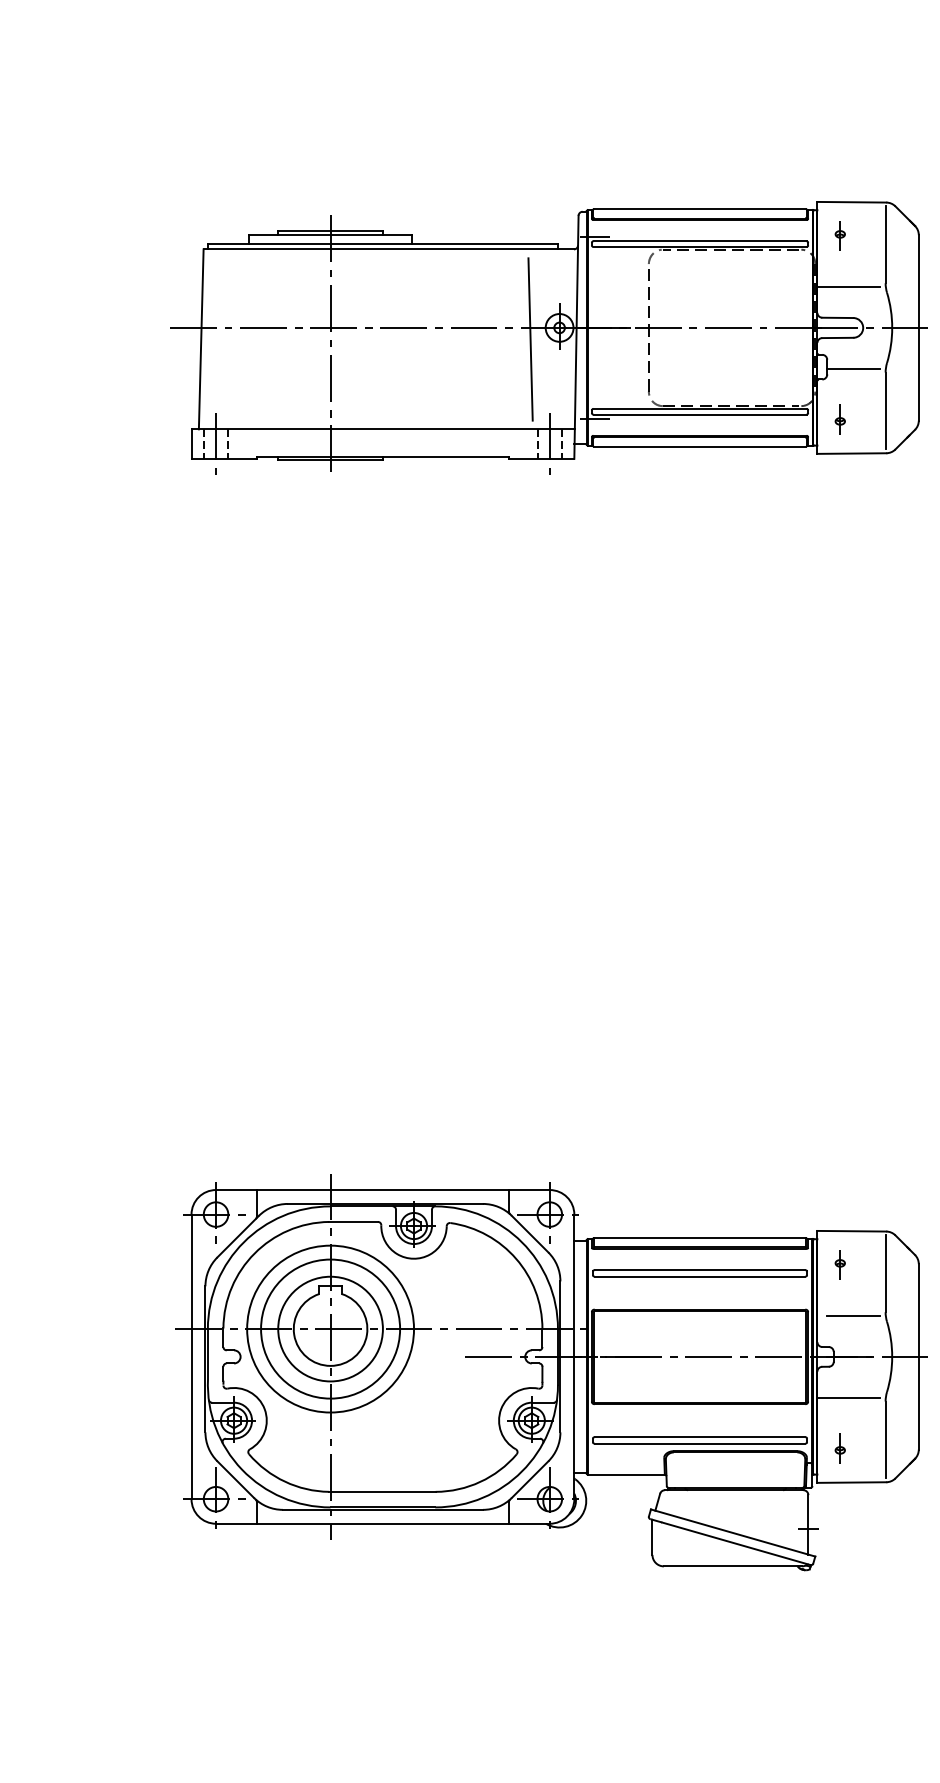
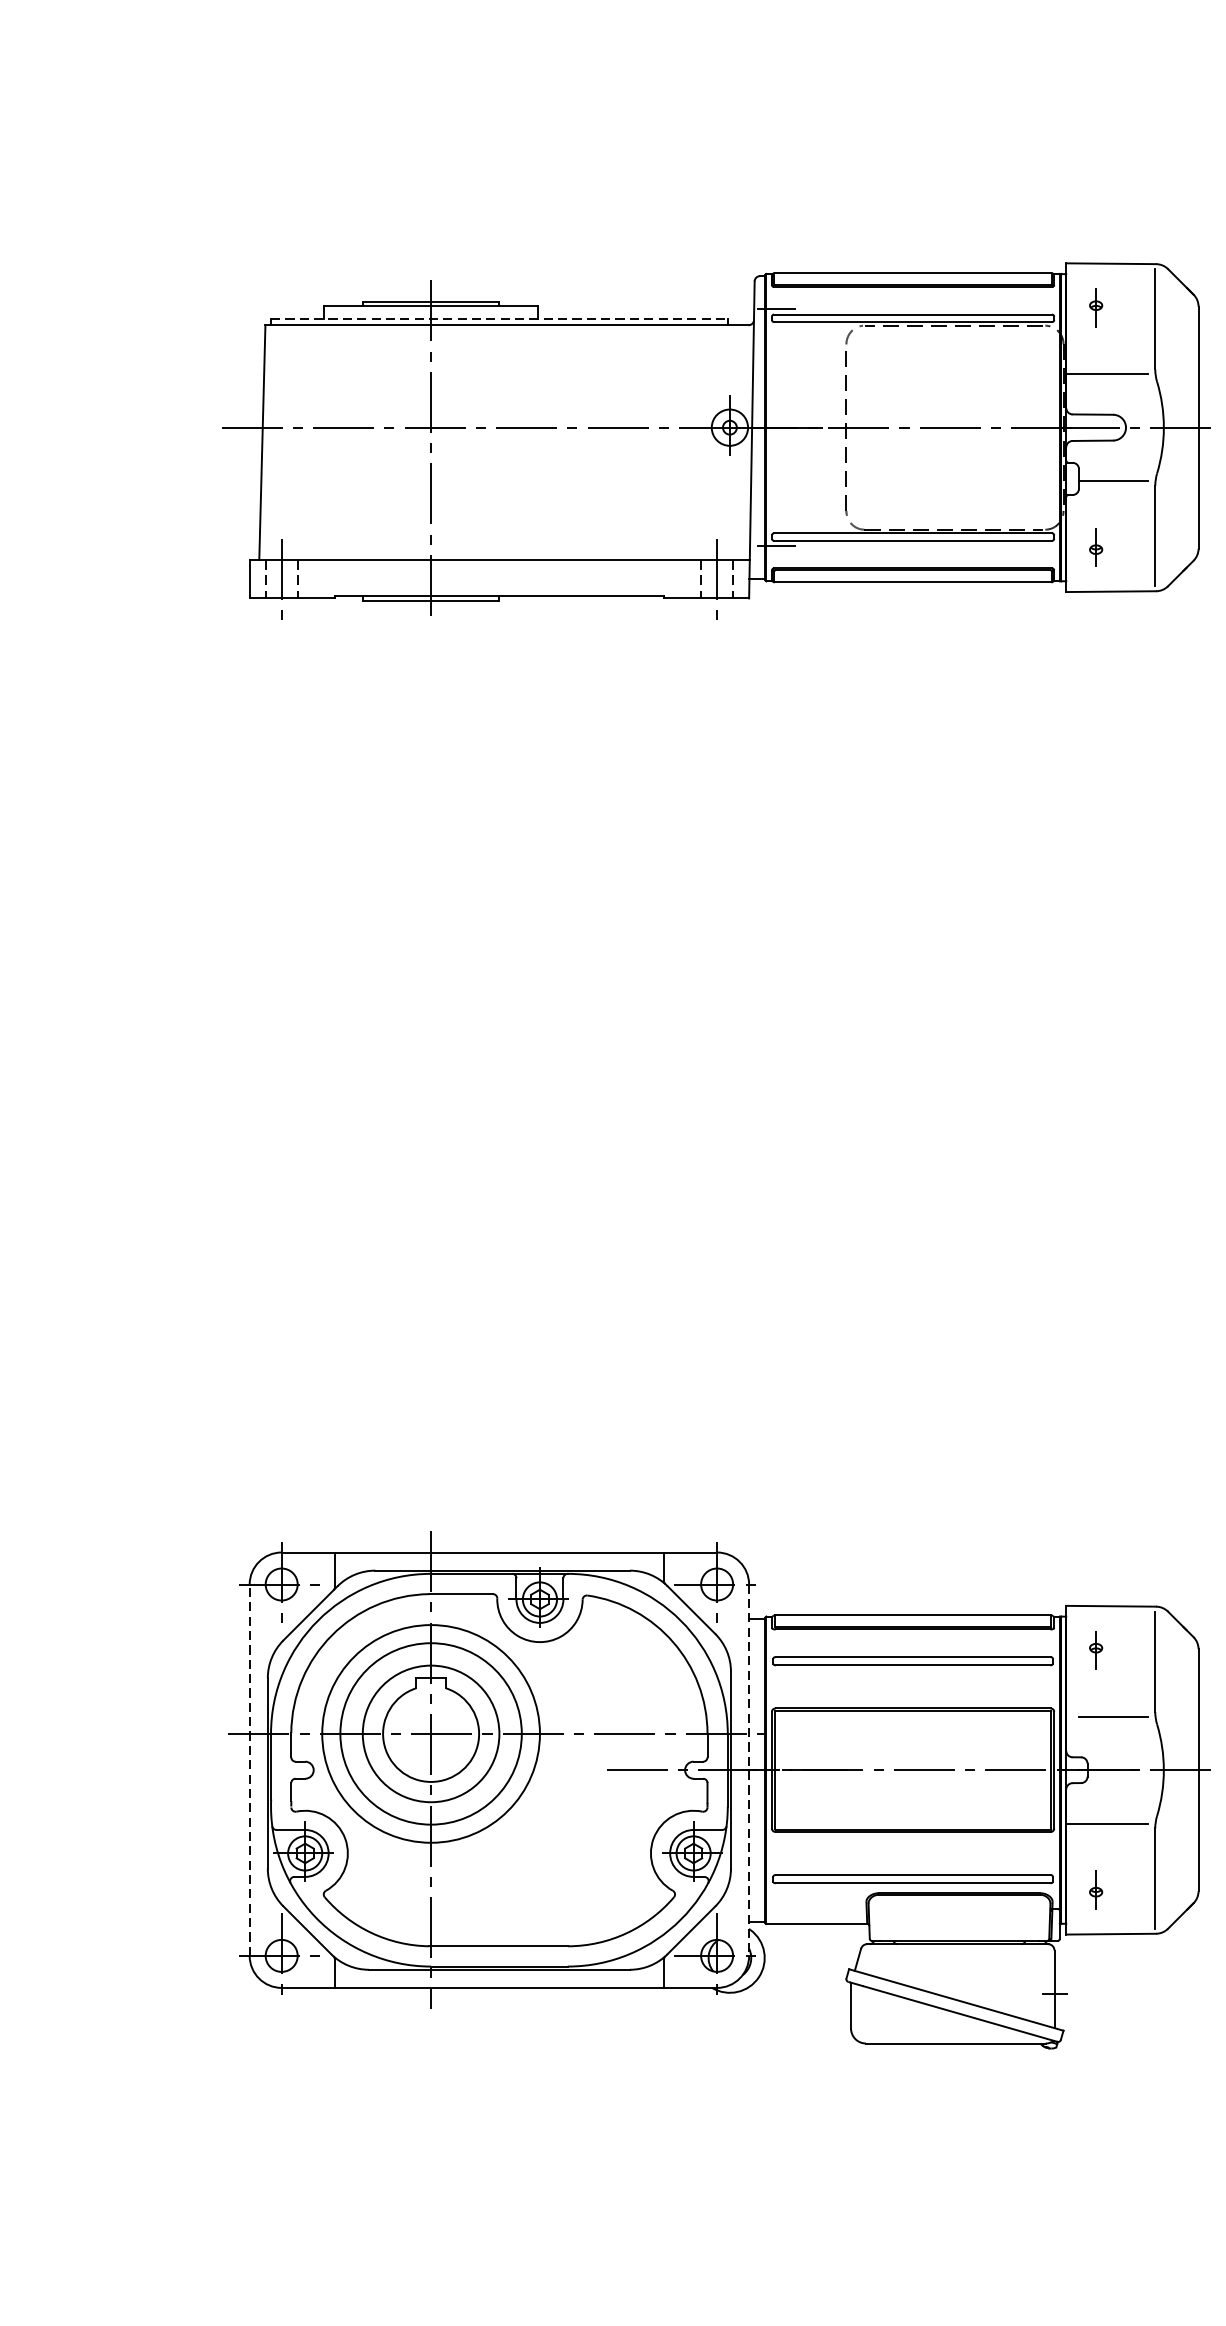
line: (383, 244) -> (500, 318), solid -> dashed
line: (530, 339) -> (691, 442), removed
line: (191, 1356) -> (249, 1769), solid -> dashed
line: (574, 1357) -> (749, 1770), solid -> dashed

